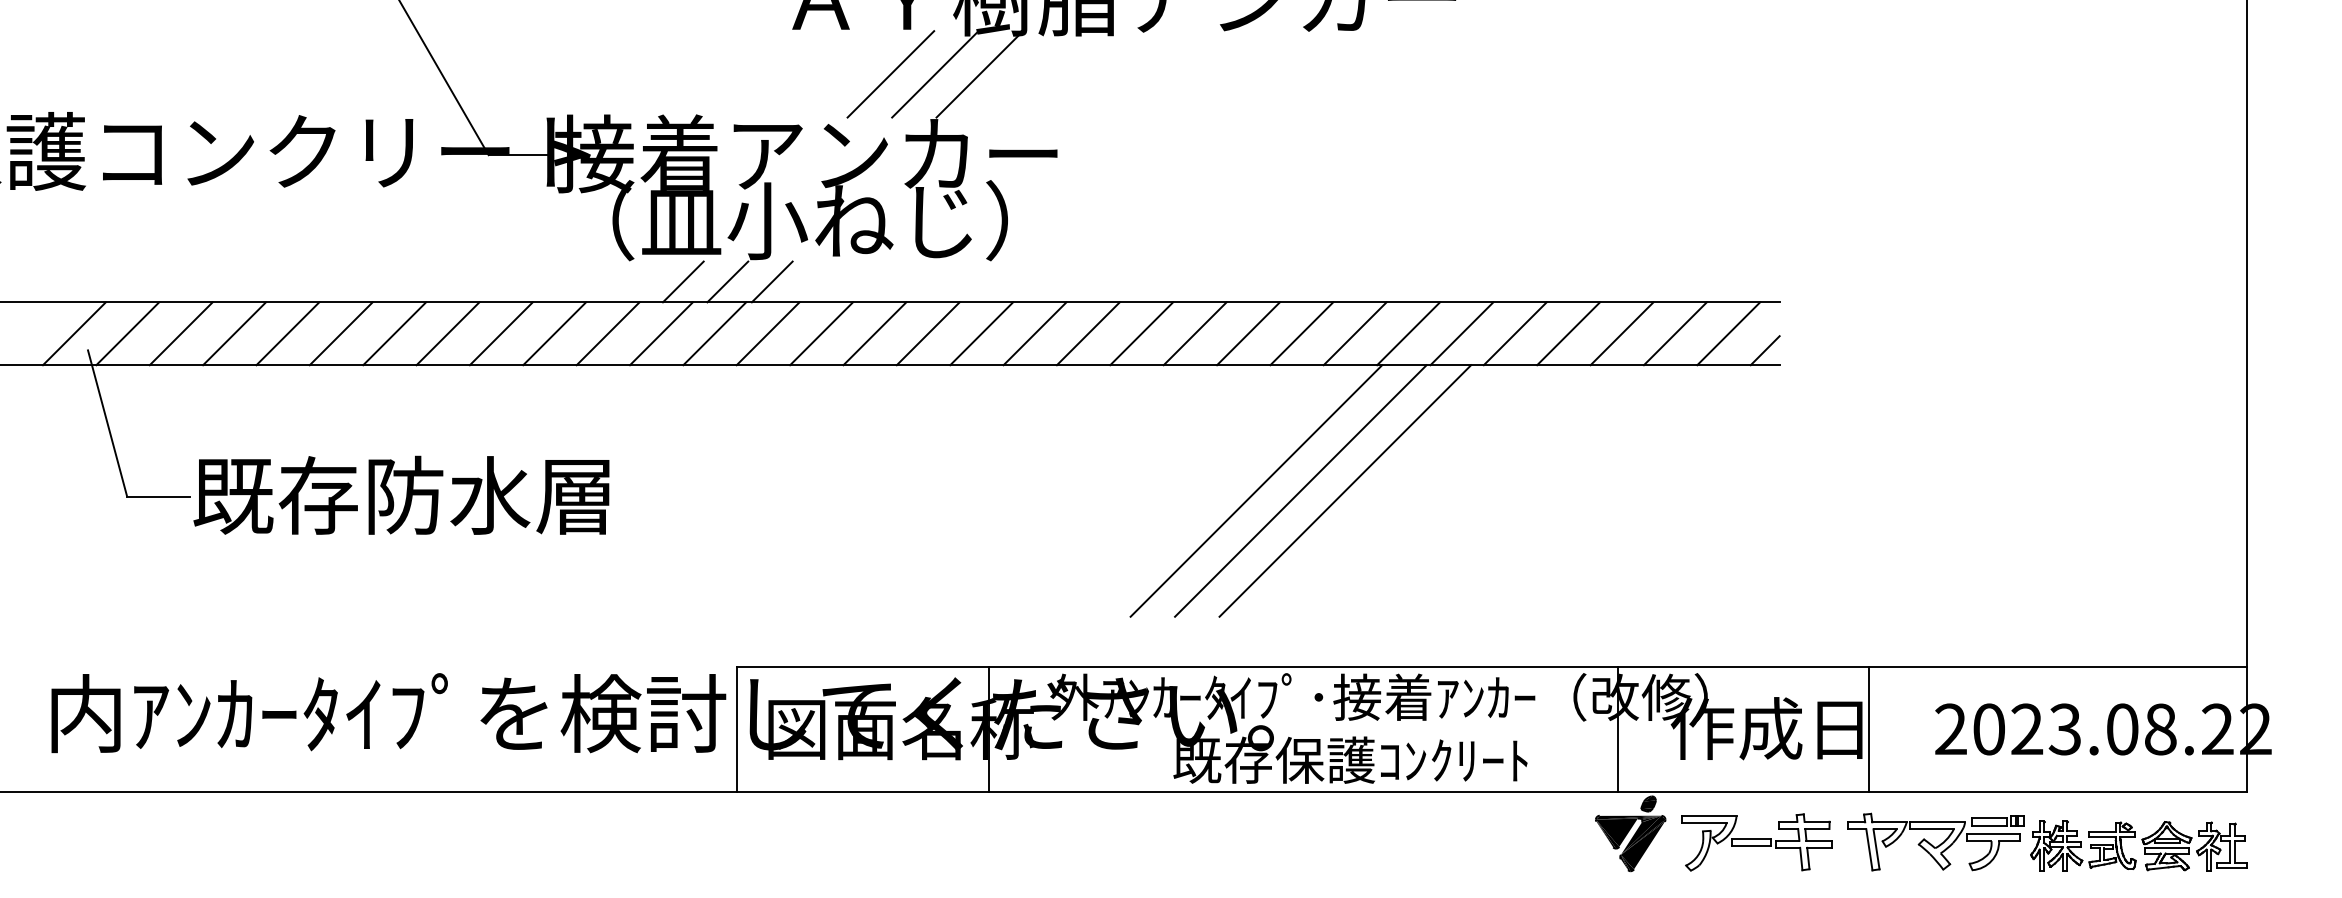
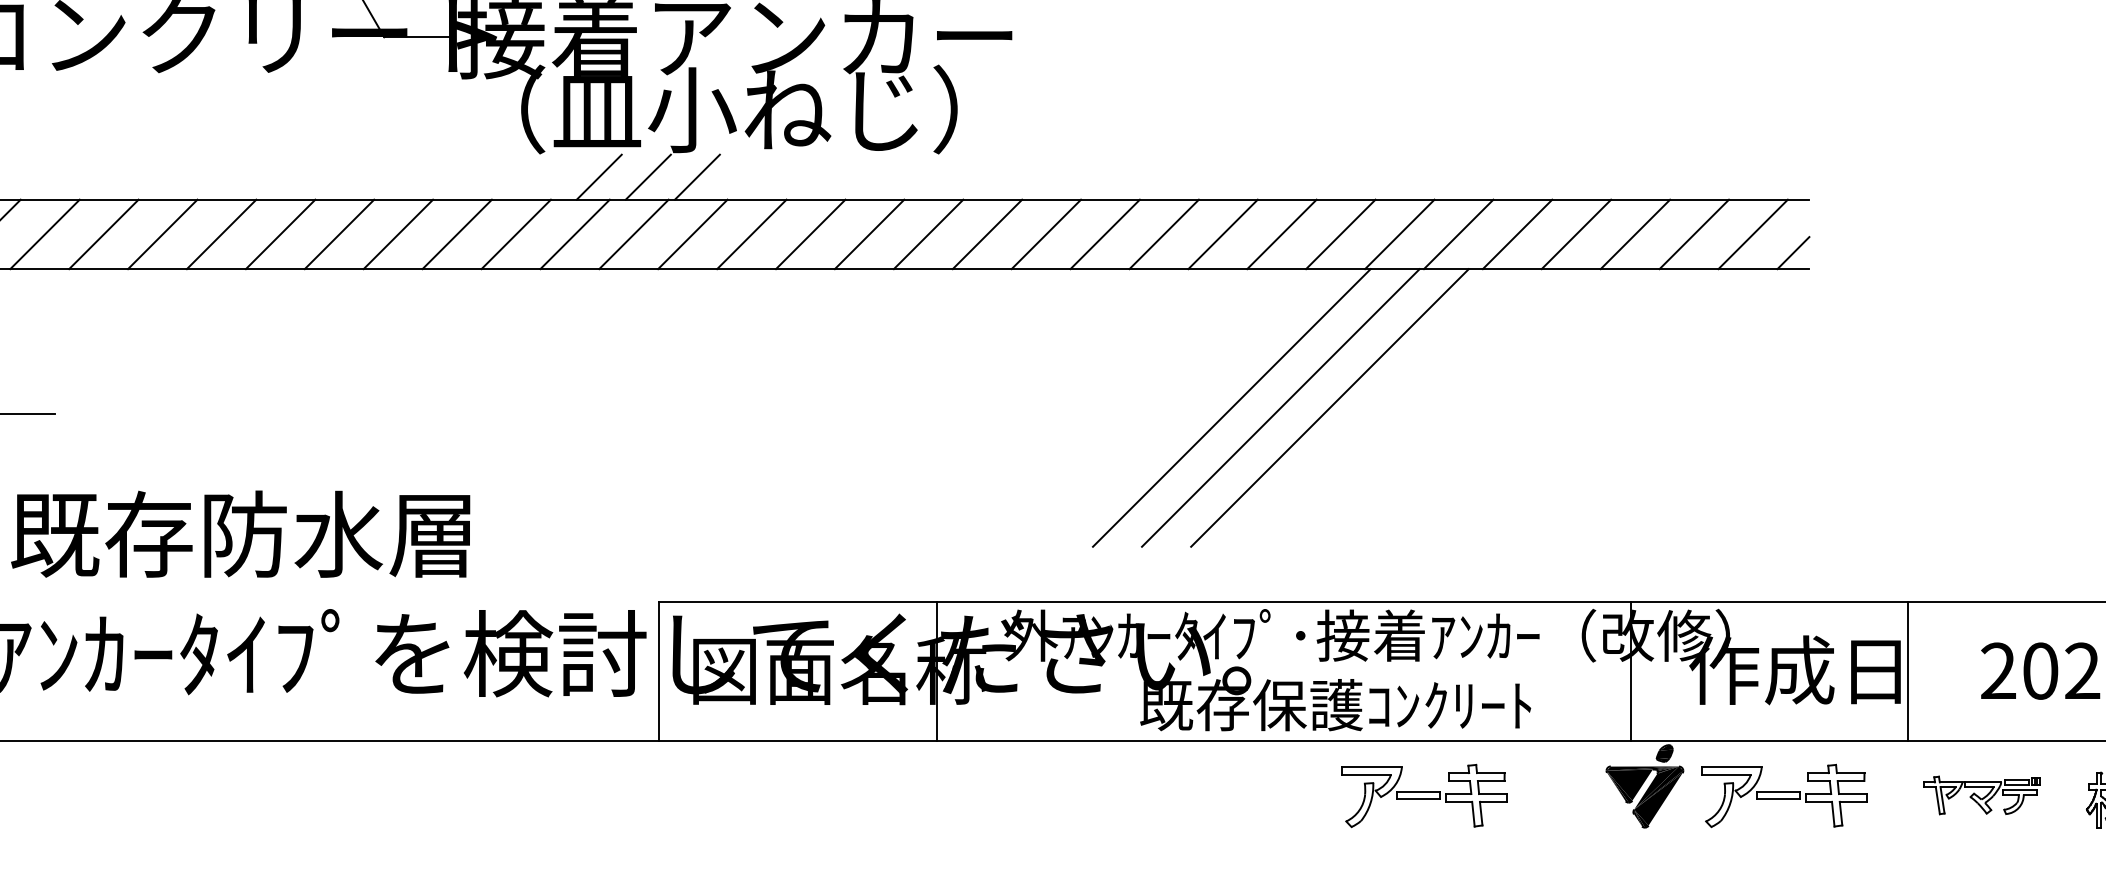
text: (401, 494) -> (240, 533), moved
part: (1935, 841) -> (1981, 794), size x0.6
part: (1430, 842) -> (1423, 795), added

